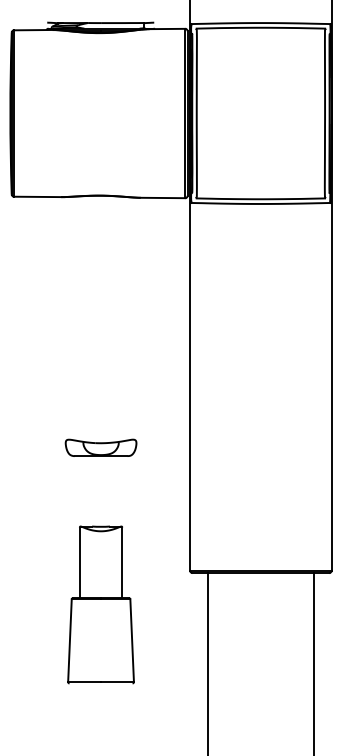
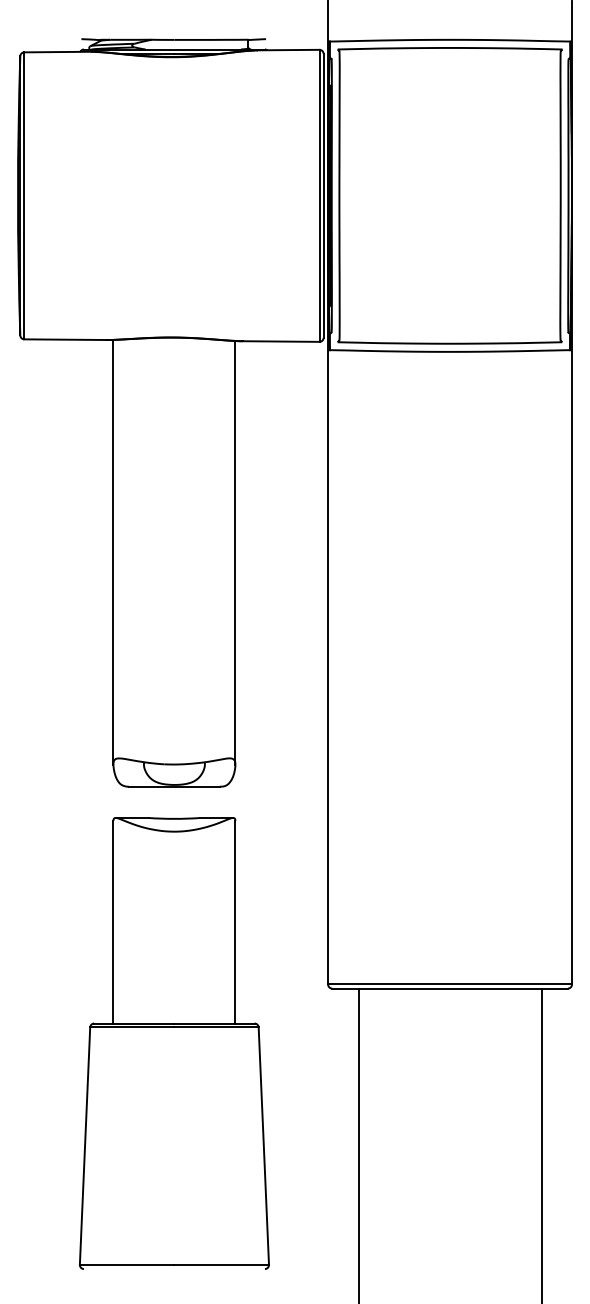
line: (65, 320) -> (113, 552), added
line: (136, 320) -> (235, 552), added
part: (100, 604) -> (173, 1042), size x1.67

